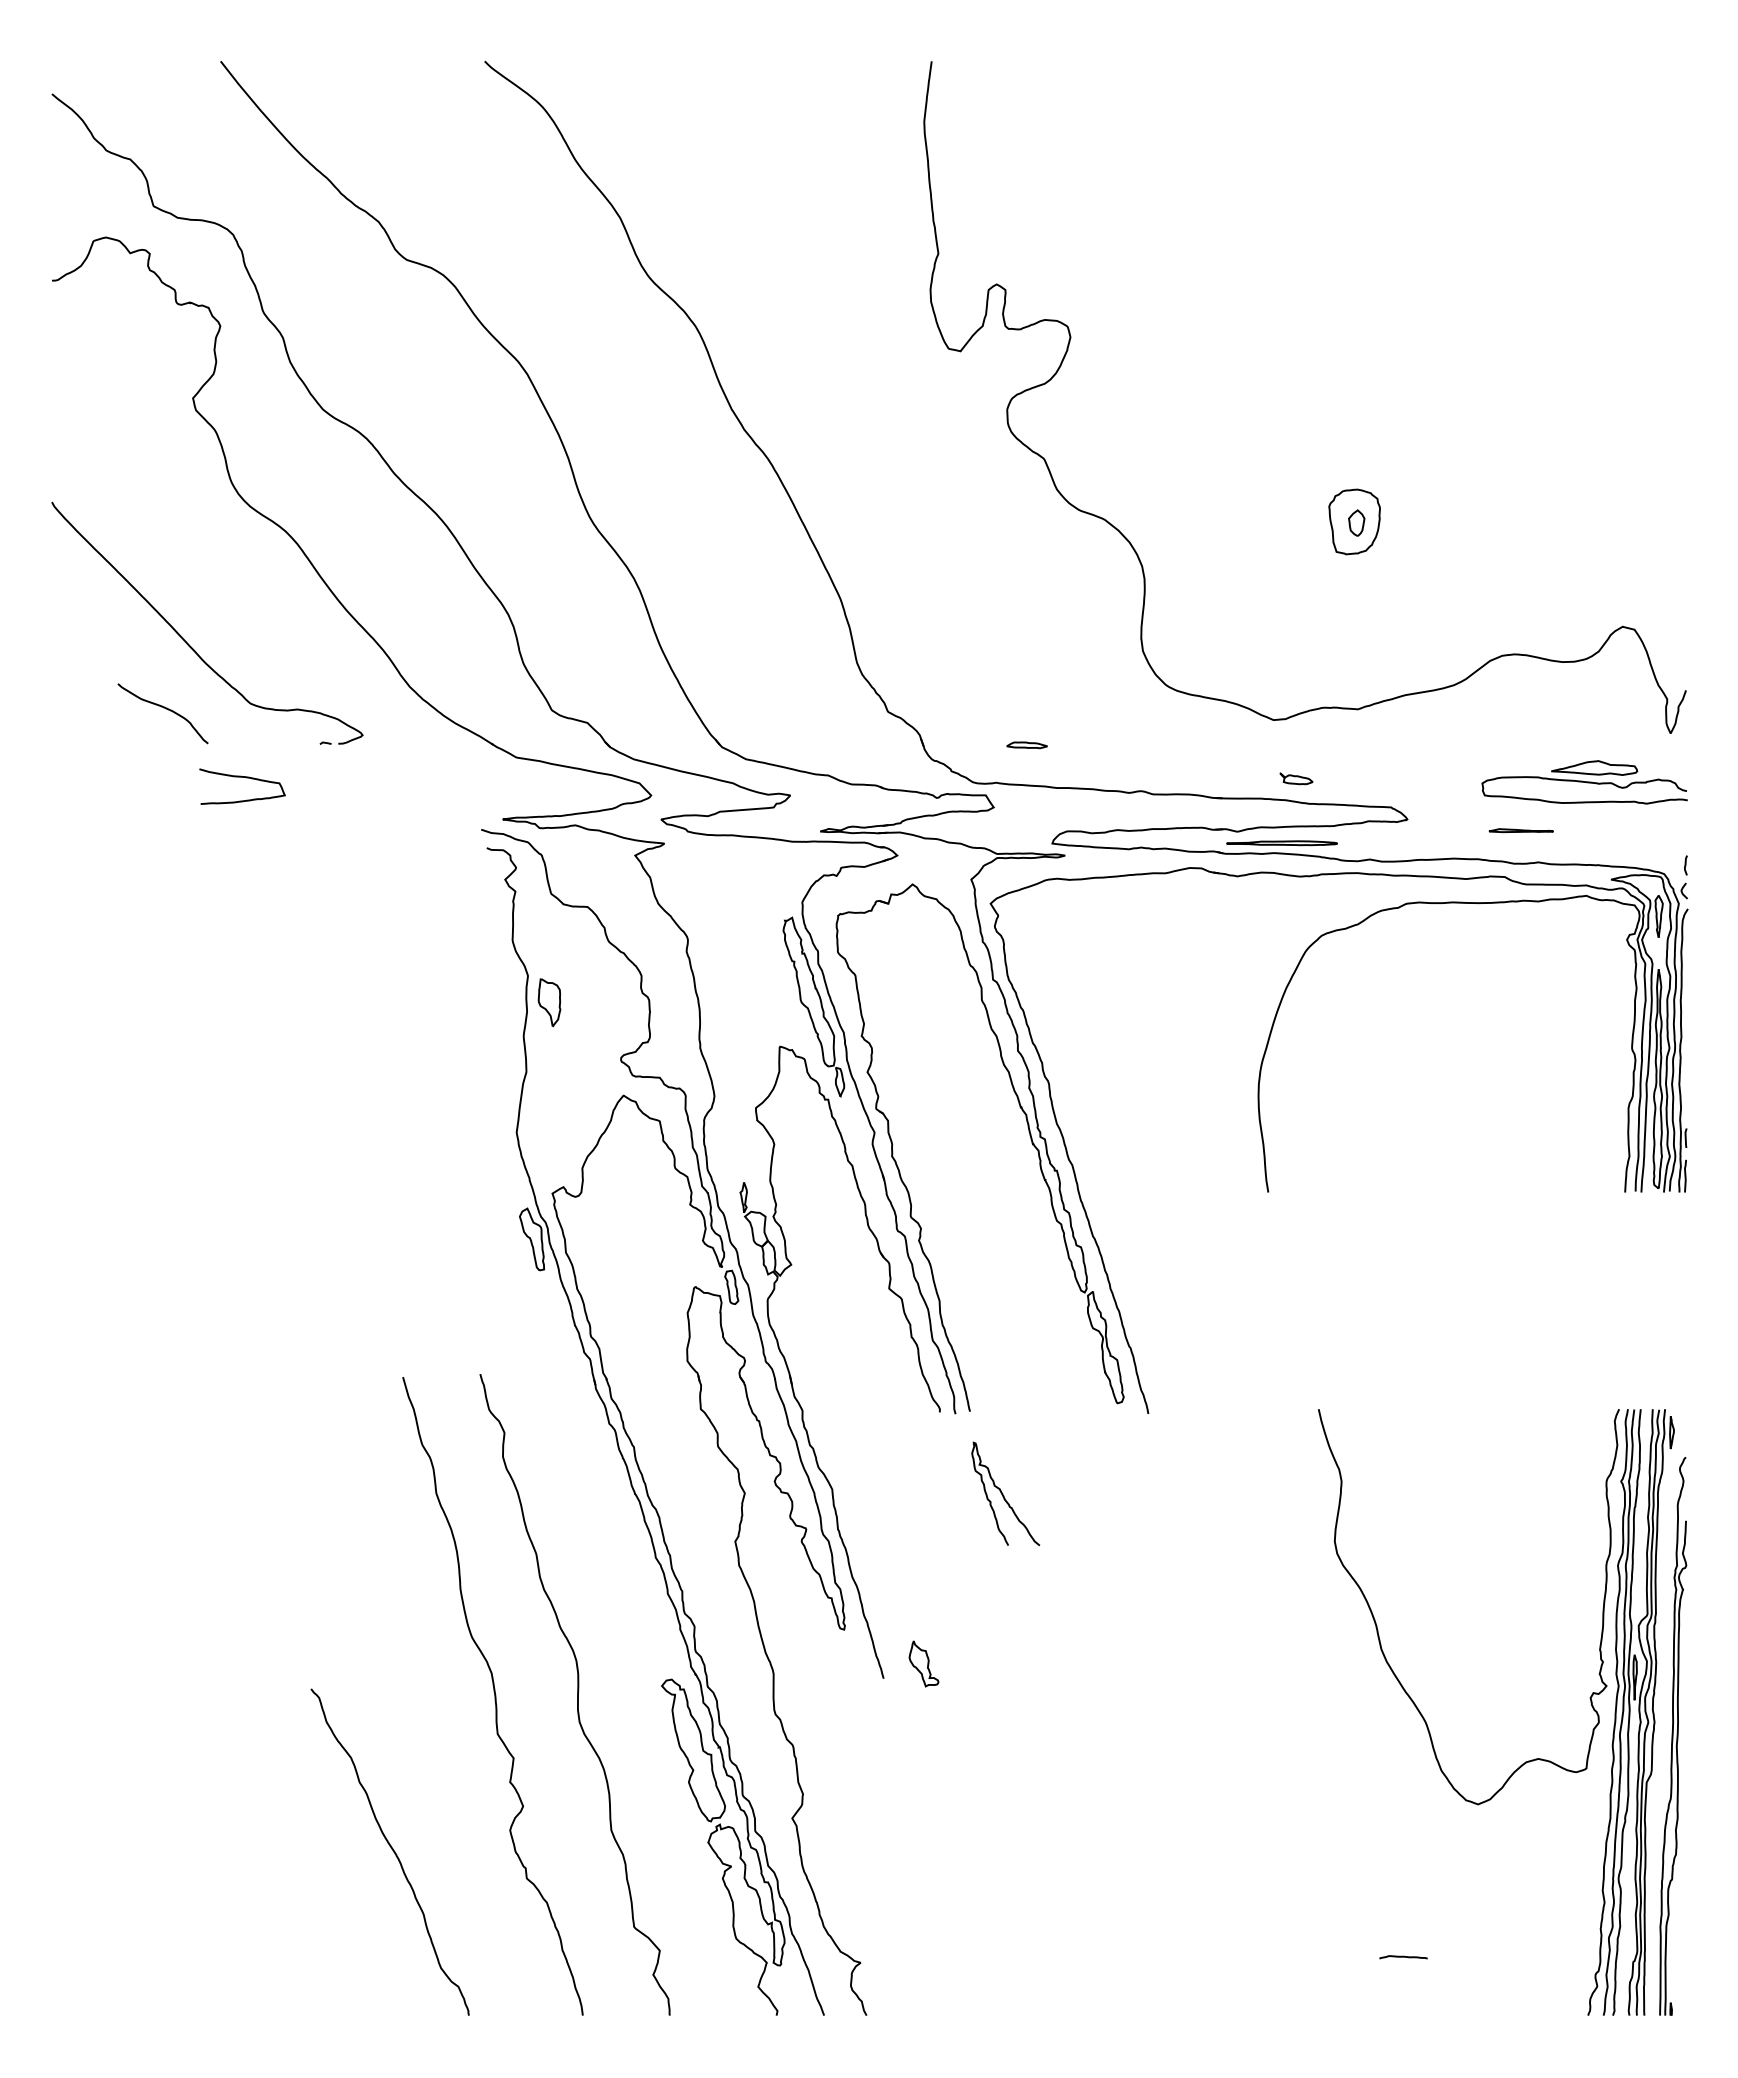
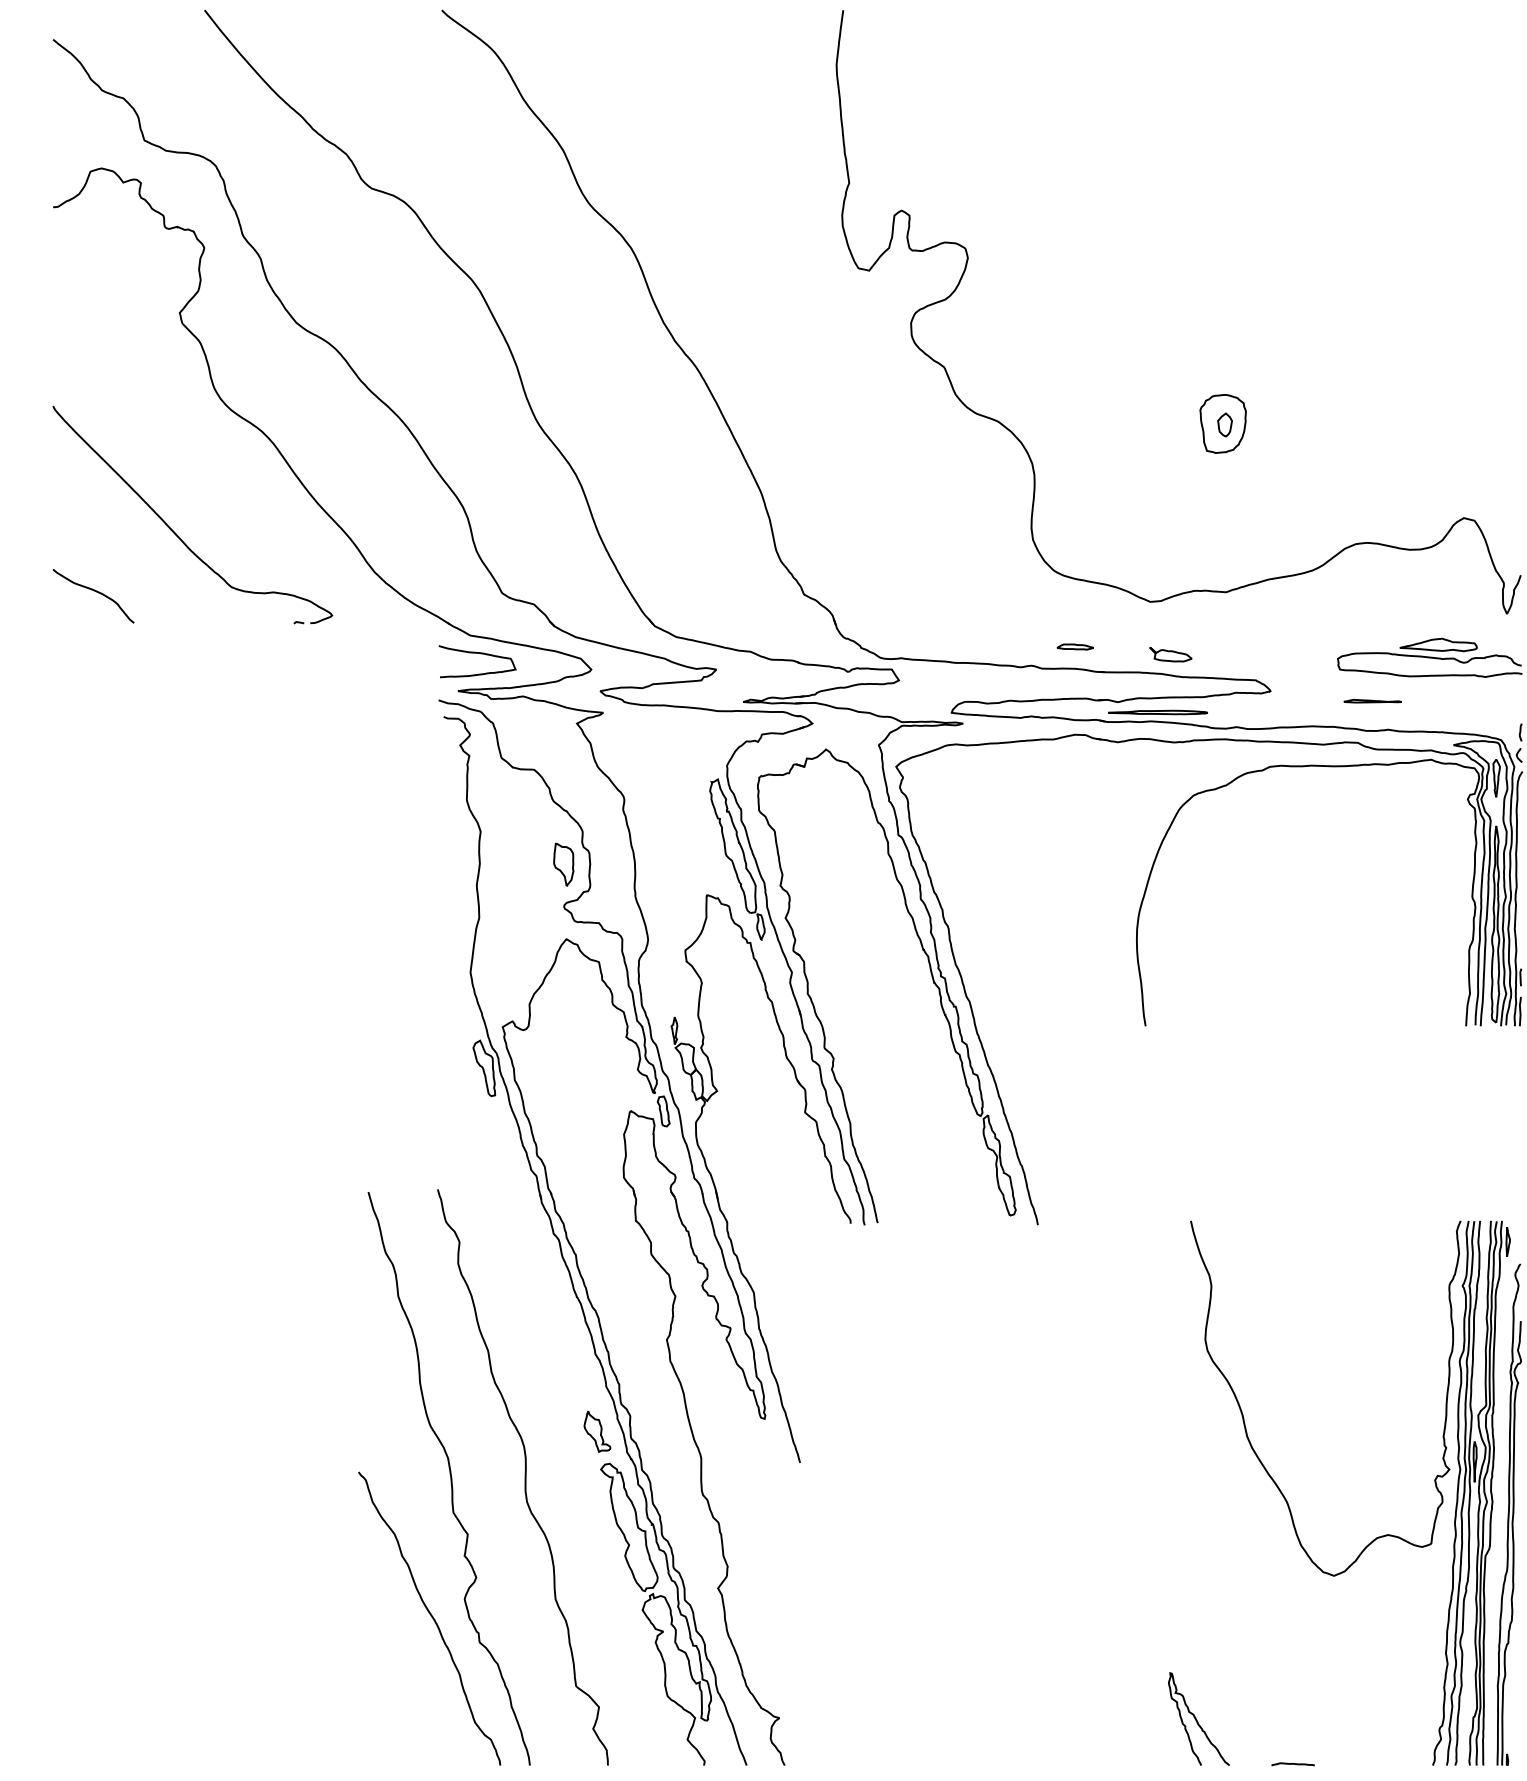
curve: (163, 708) -> (93, 591), moved
part: (1026, 745) -> (1074, 647), moved
curve: (246, 778) -> (481, 654), moved
part: (1296, 778) -> (1170, 654), size x1.43
part: (549, 1002) -> (563, 864), moved
curve: (1003, 1494) -> (1196, 1719), moved
part: (923, 1663) -> (596, 1431), moved
curve: (391, 1849) -> (430, 1616), moved
curve: (1403, 1957) -> (1293, 1764), moved

